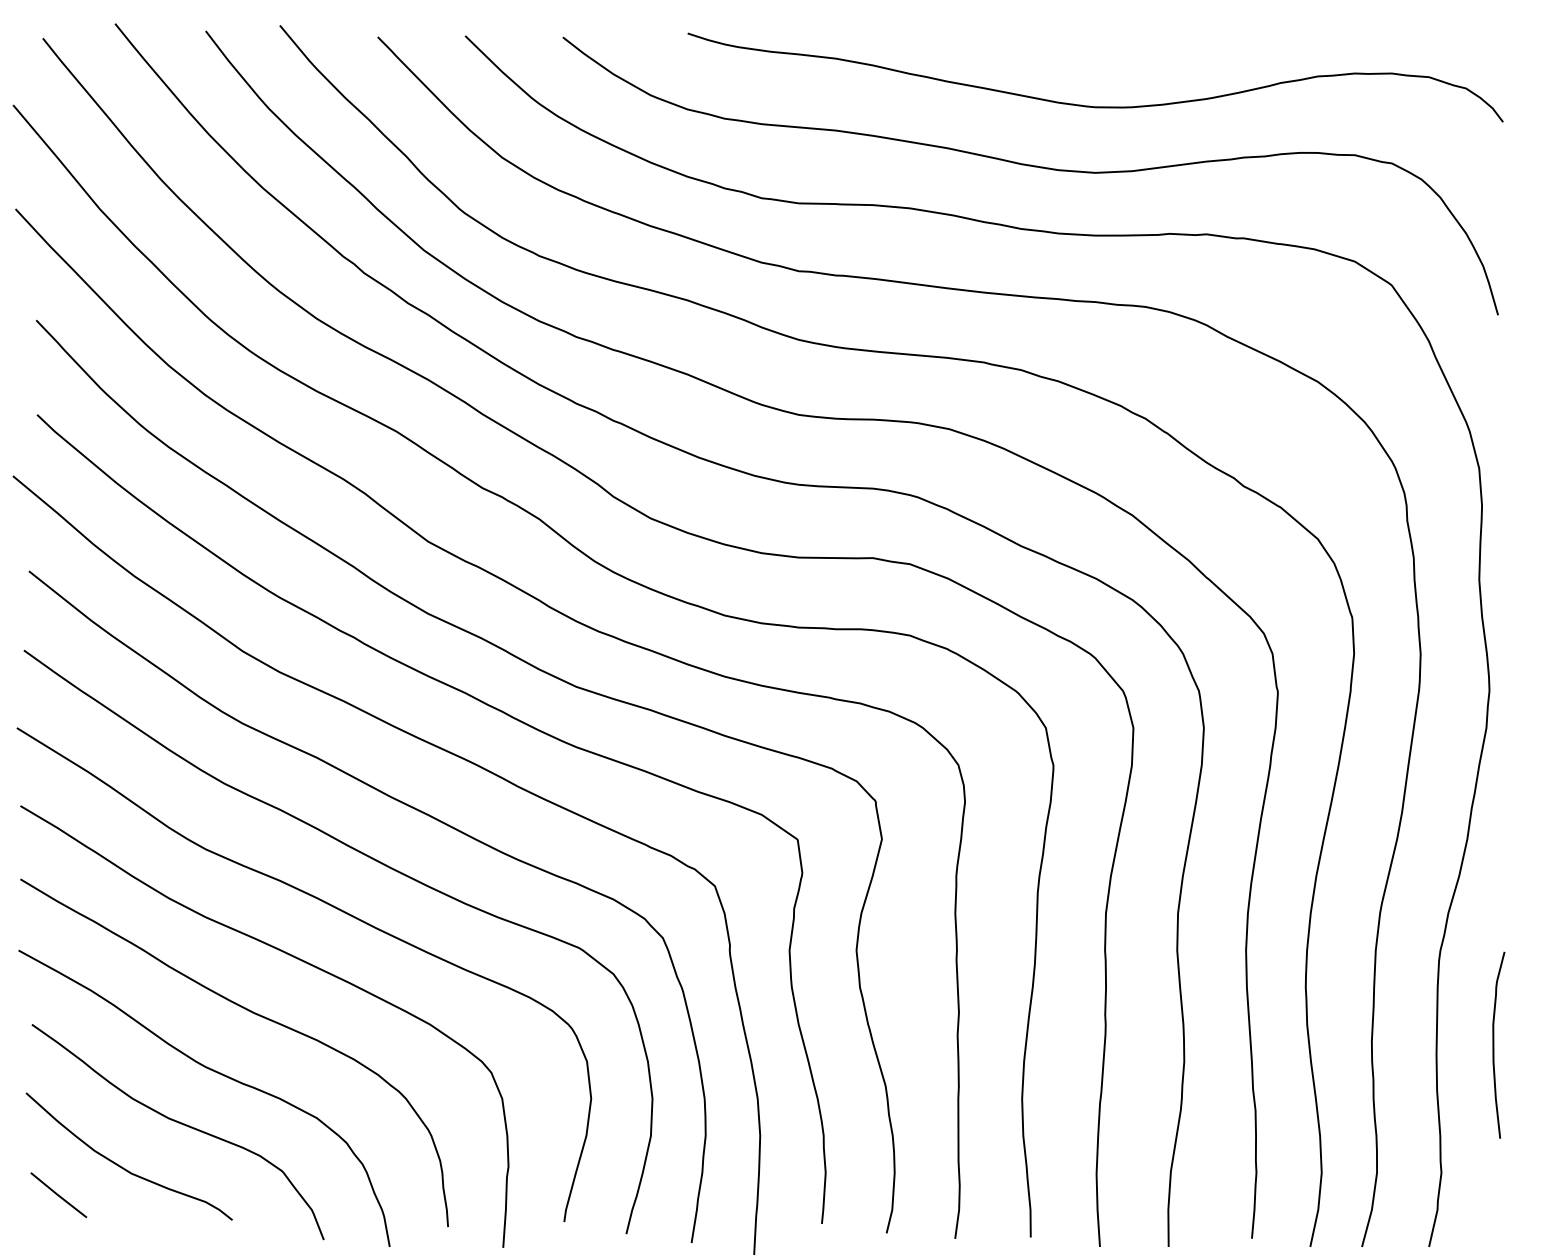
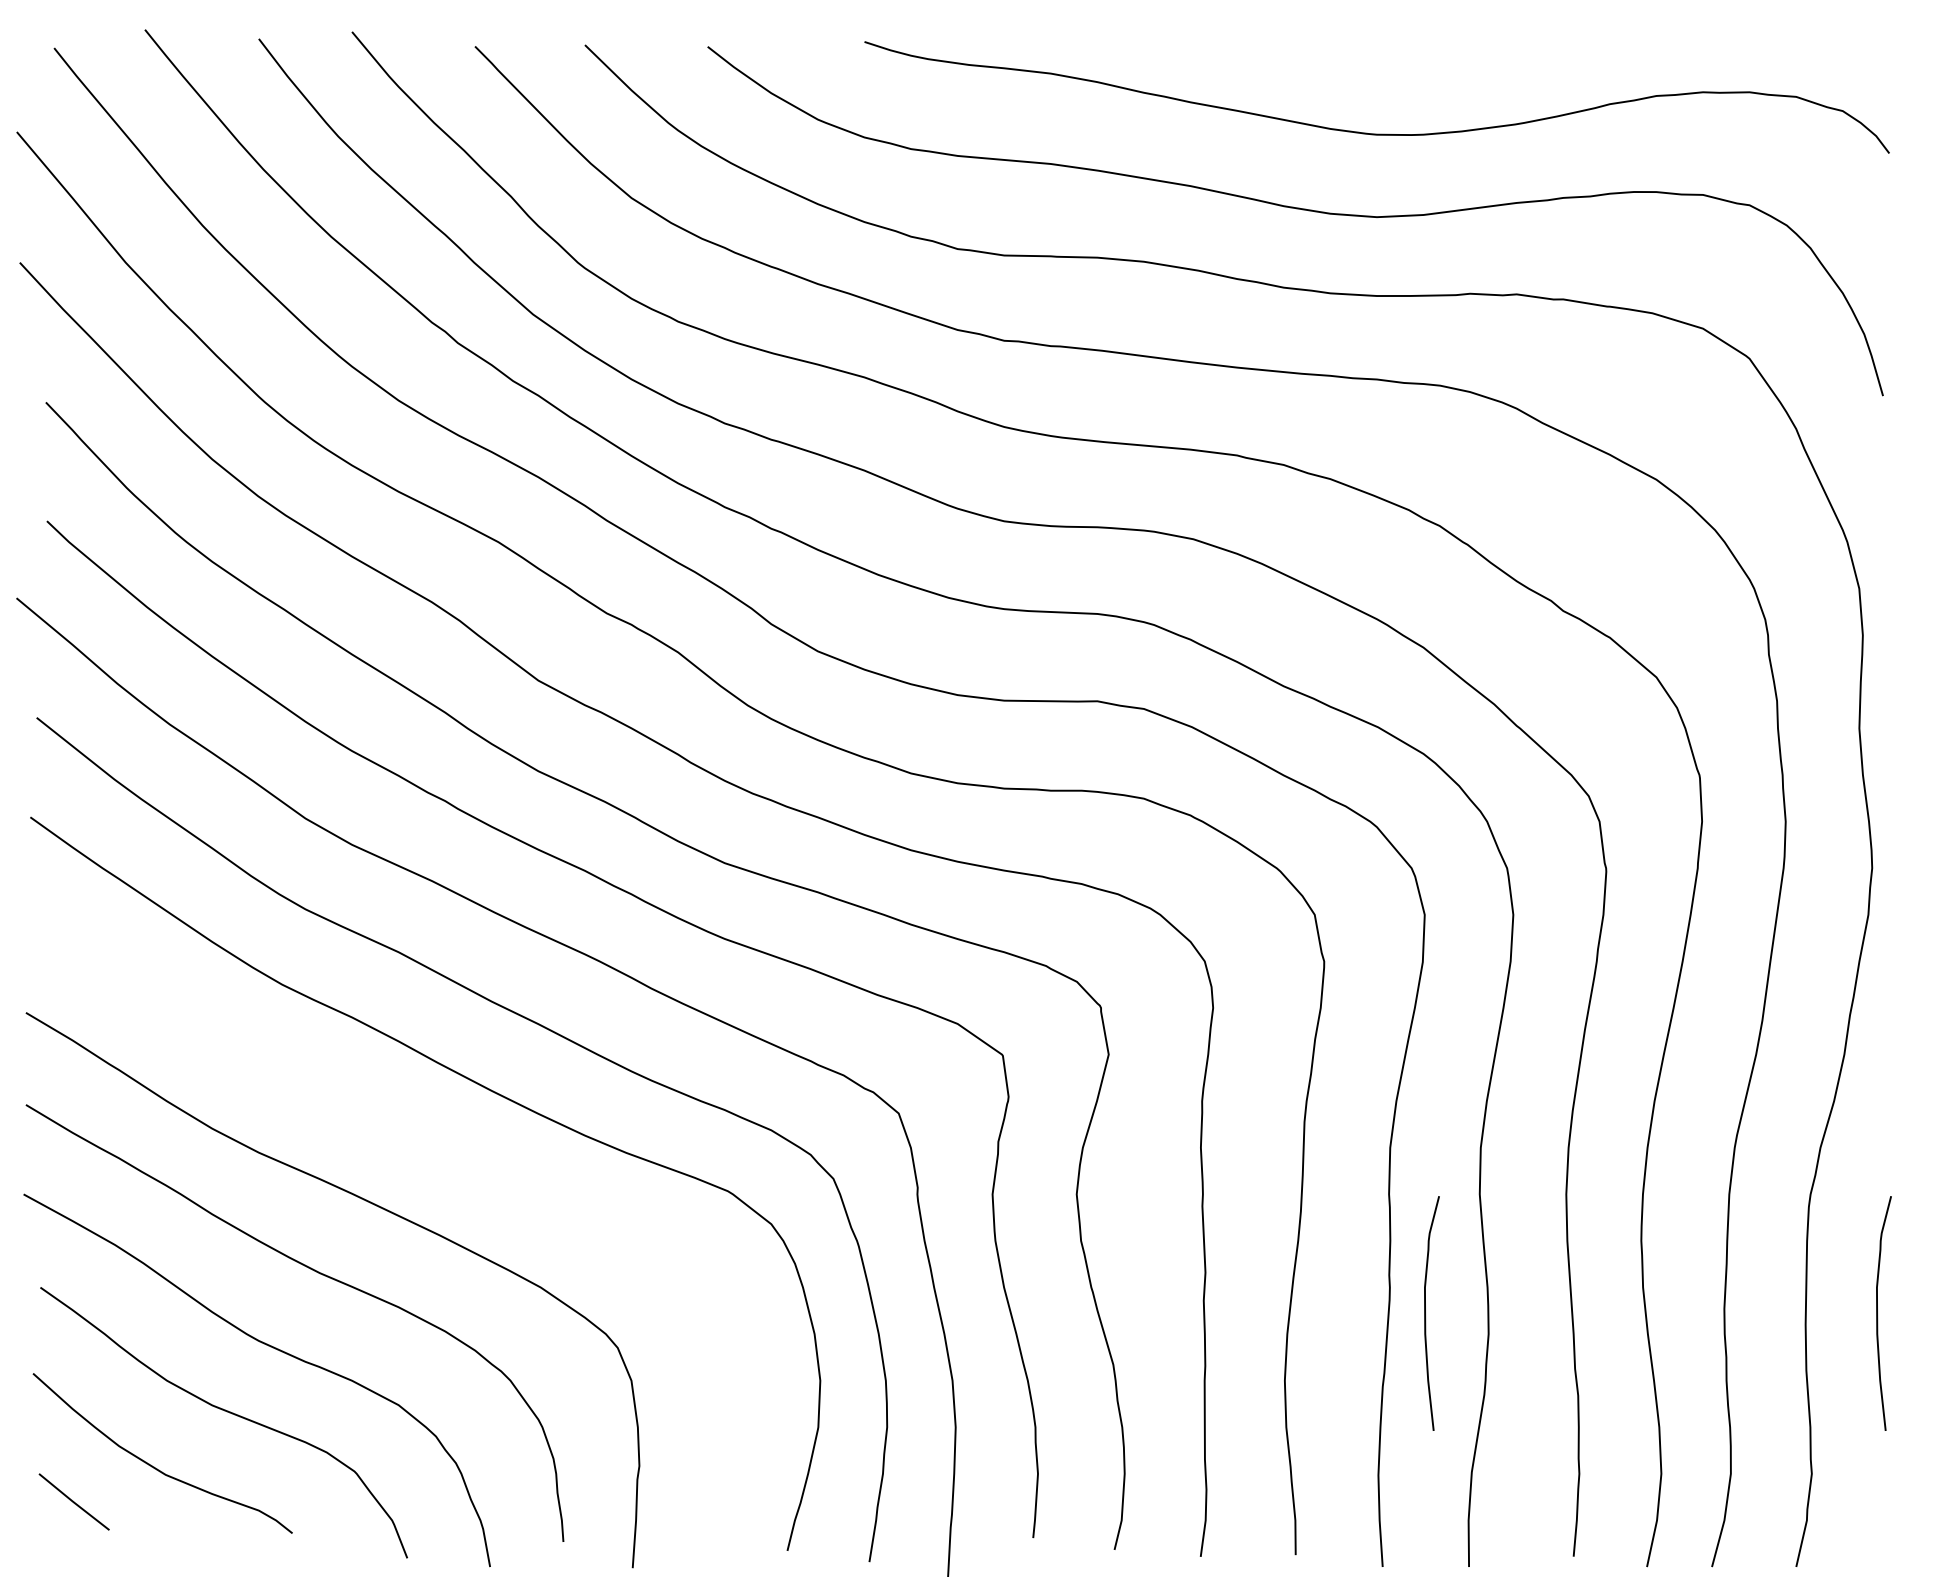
curve: (336, 909) -> (423, 1142), removed
curve: (1134, 1045) -> (1425, 1313), added

